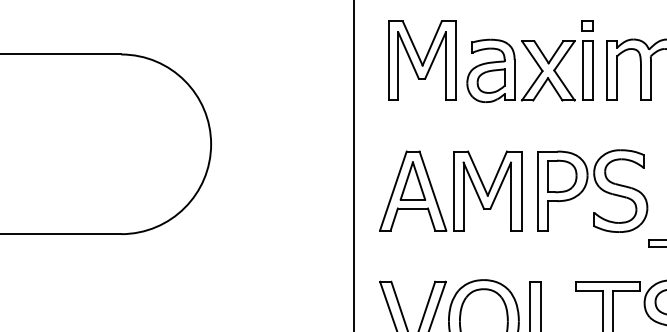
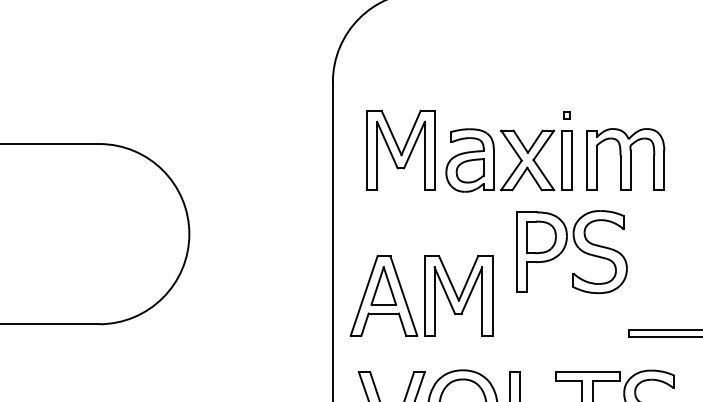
part: (587, 26) -> (566, 115), size x0.6
part: (586, 187) -> (565, 248), moved
part: (450, 190) -> (421, 295), moved

